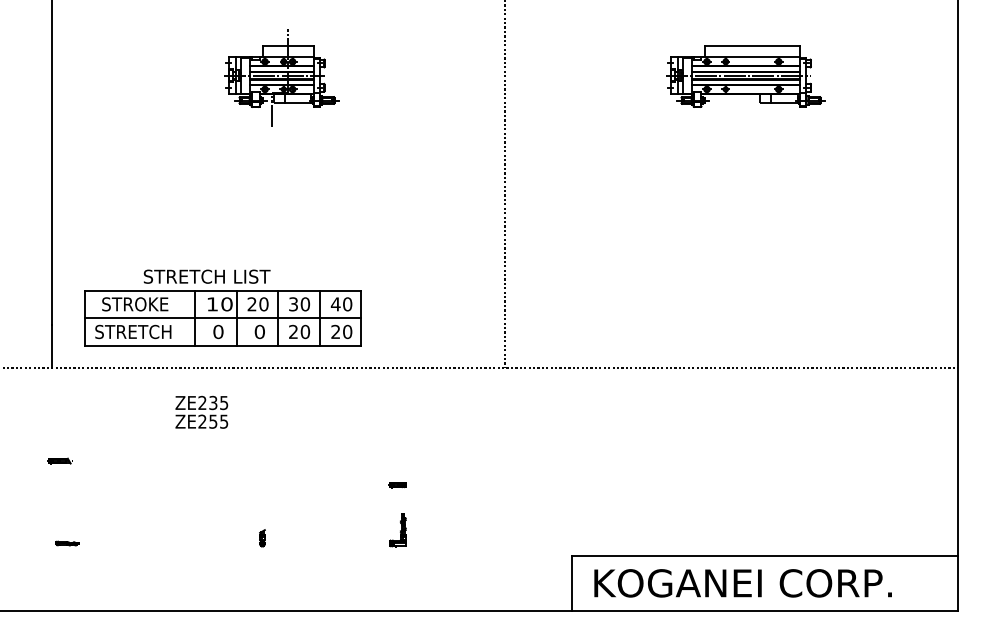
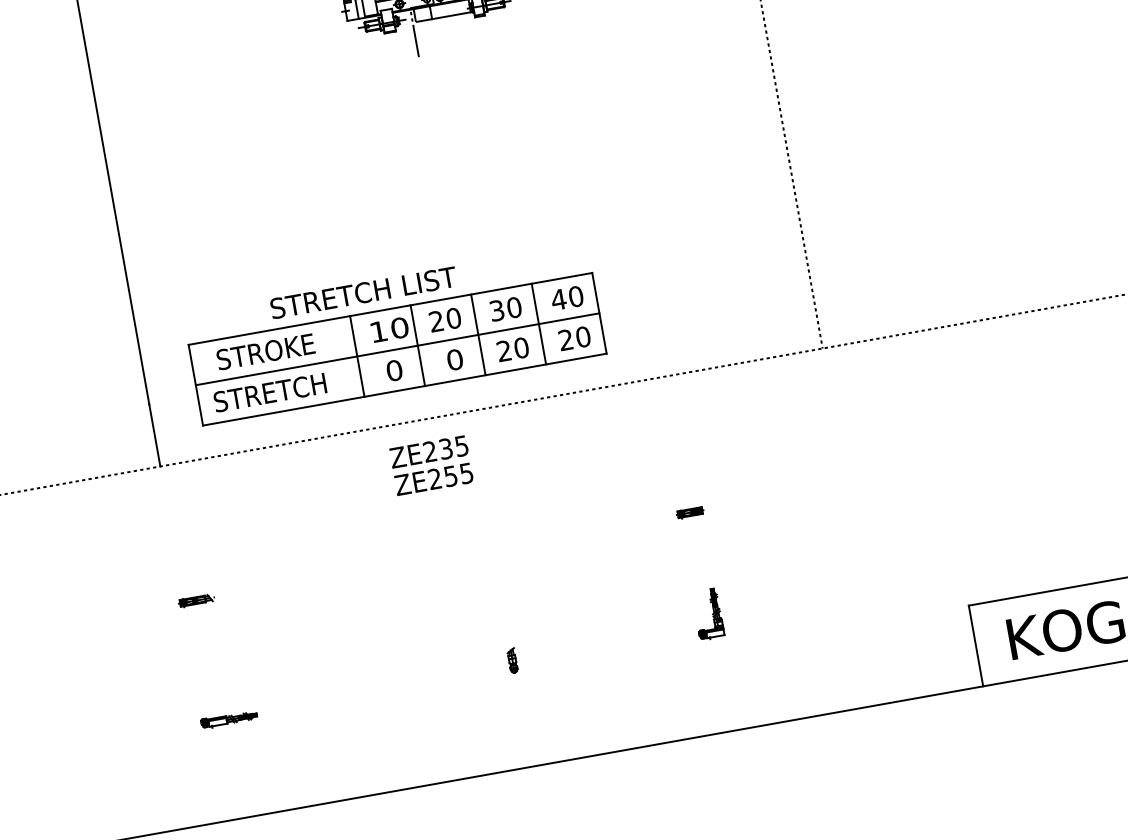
text: (201, 411) -> (430, 464), moved
part: (397, 485) -> (689, 513), moved
part: (67, 543) -> (229, 718), size x1.67

